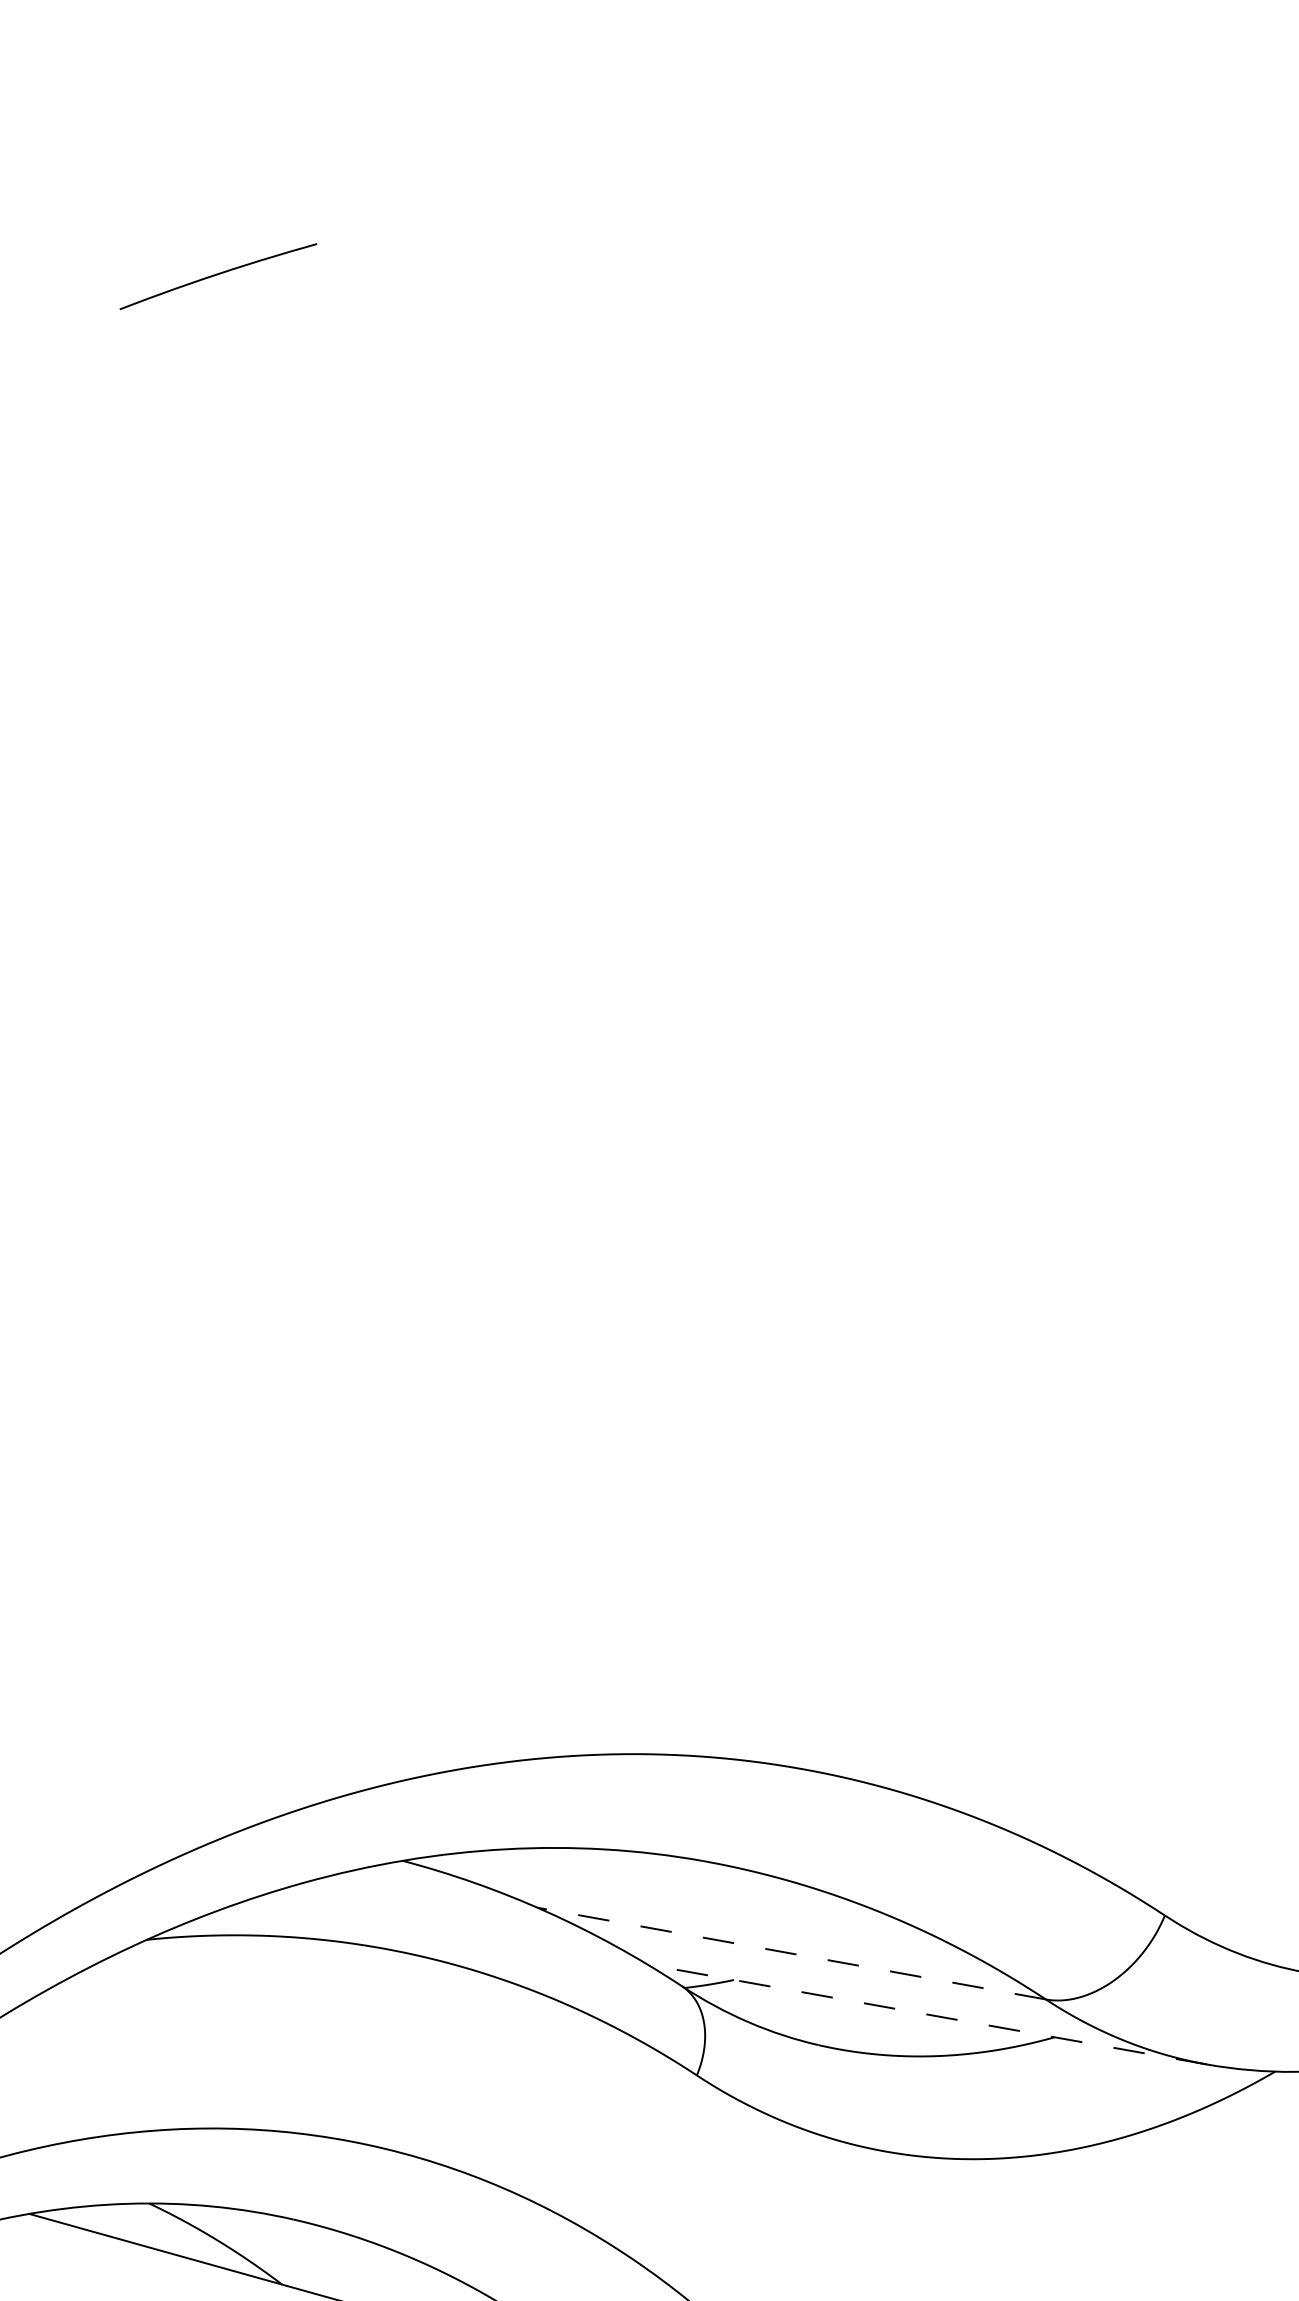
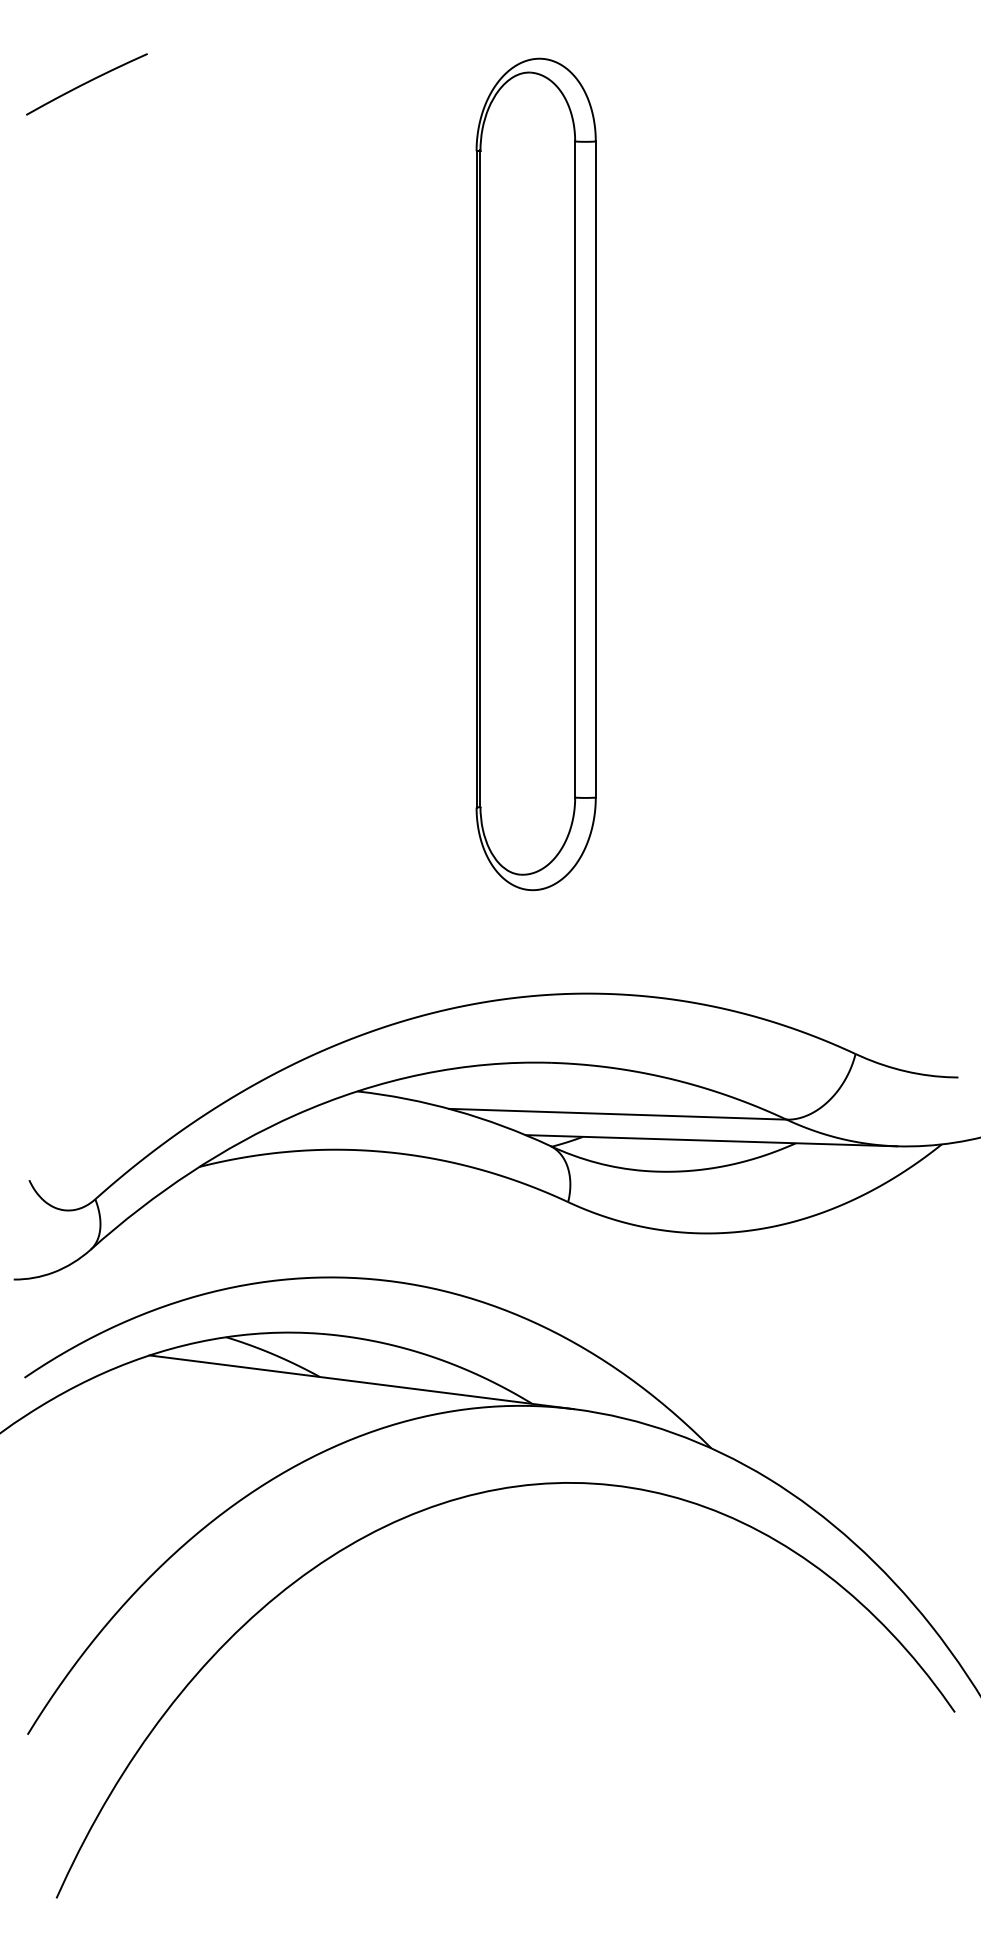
part: (810, 967) -> (535, 474), added
line: (791, 1953) -> (617, 1114), dashed -> solid
line: (927, 2014) -> (711, 1140), dashed -> solid

